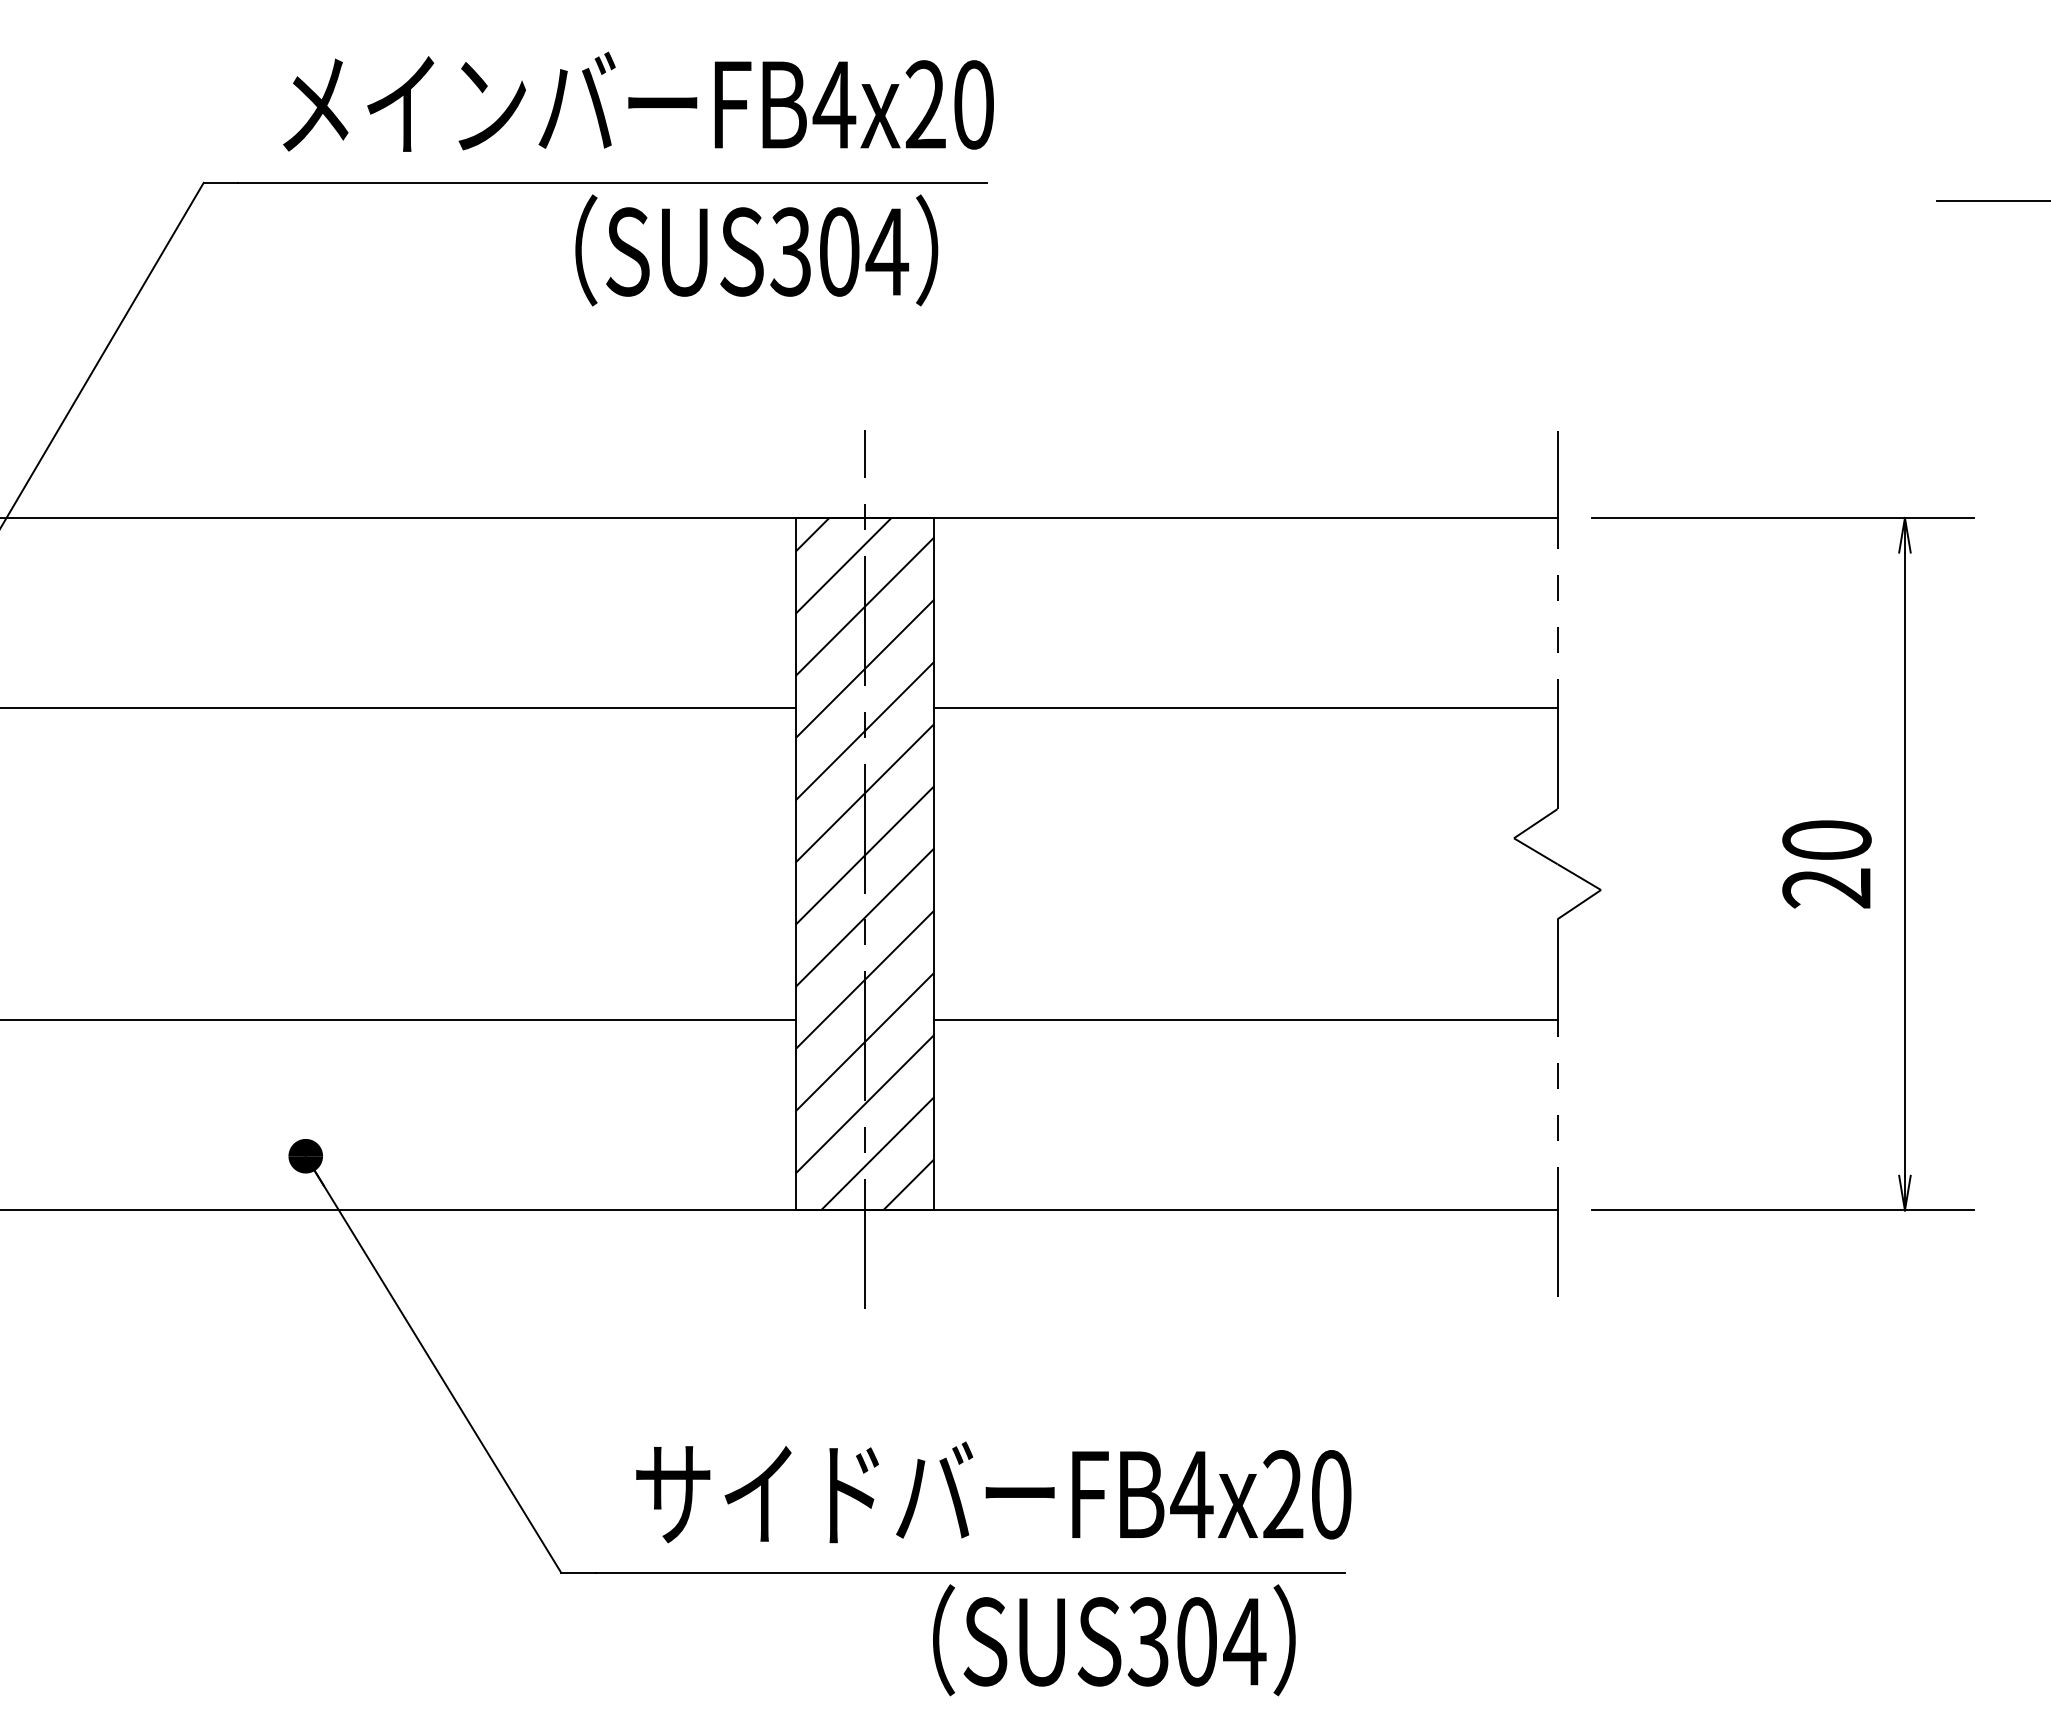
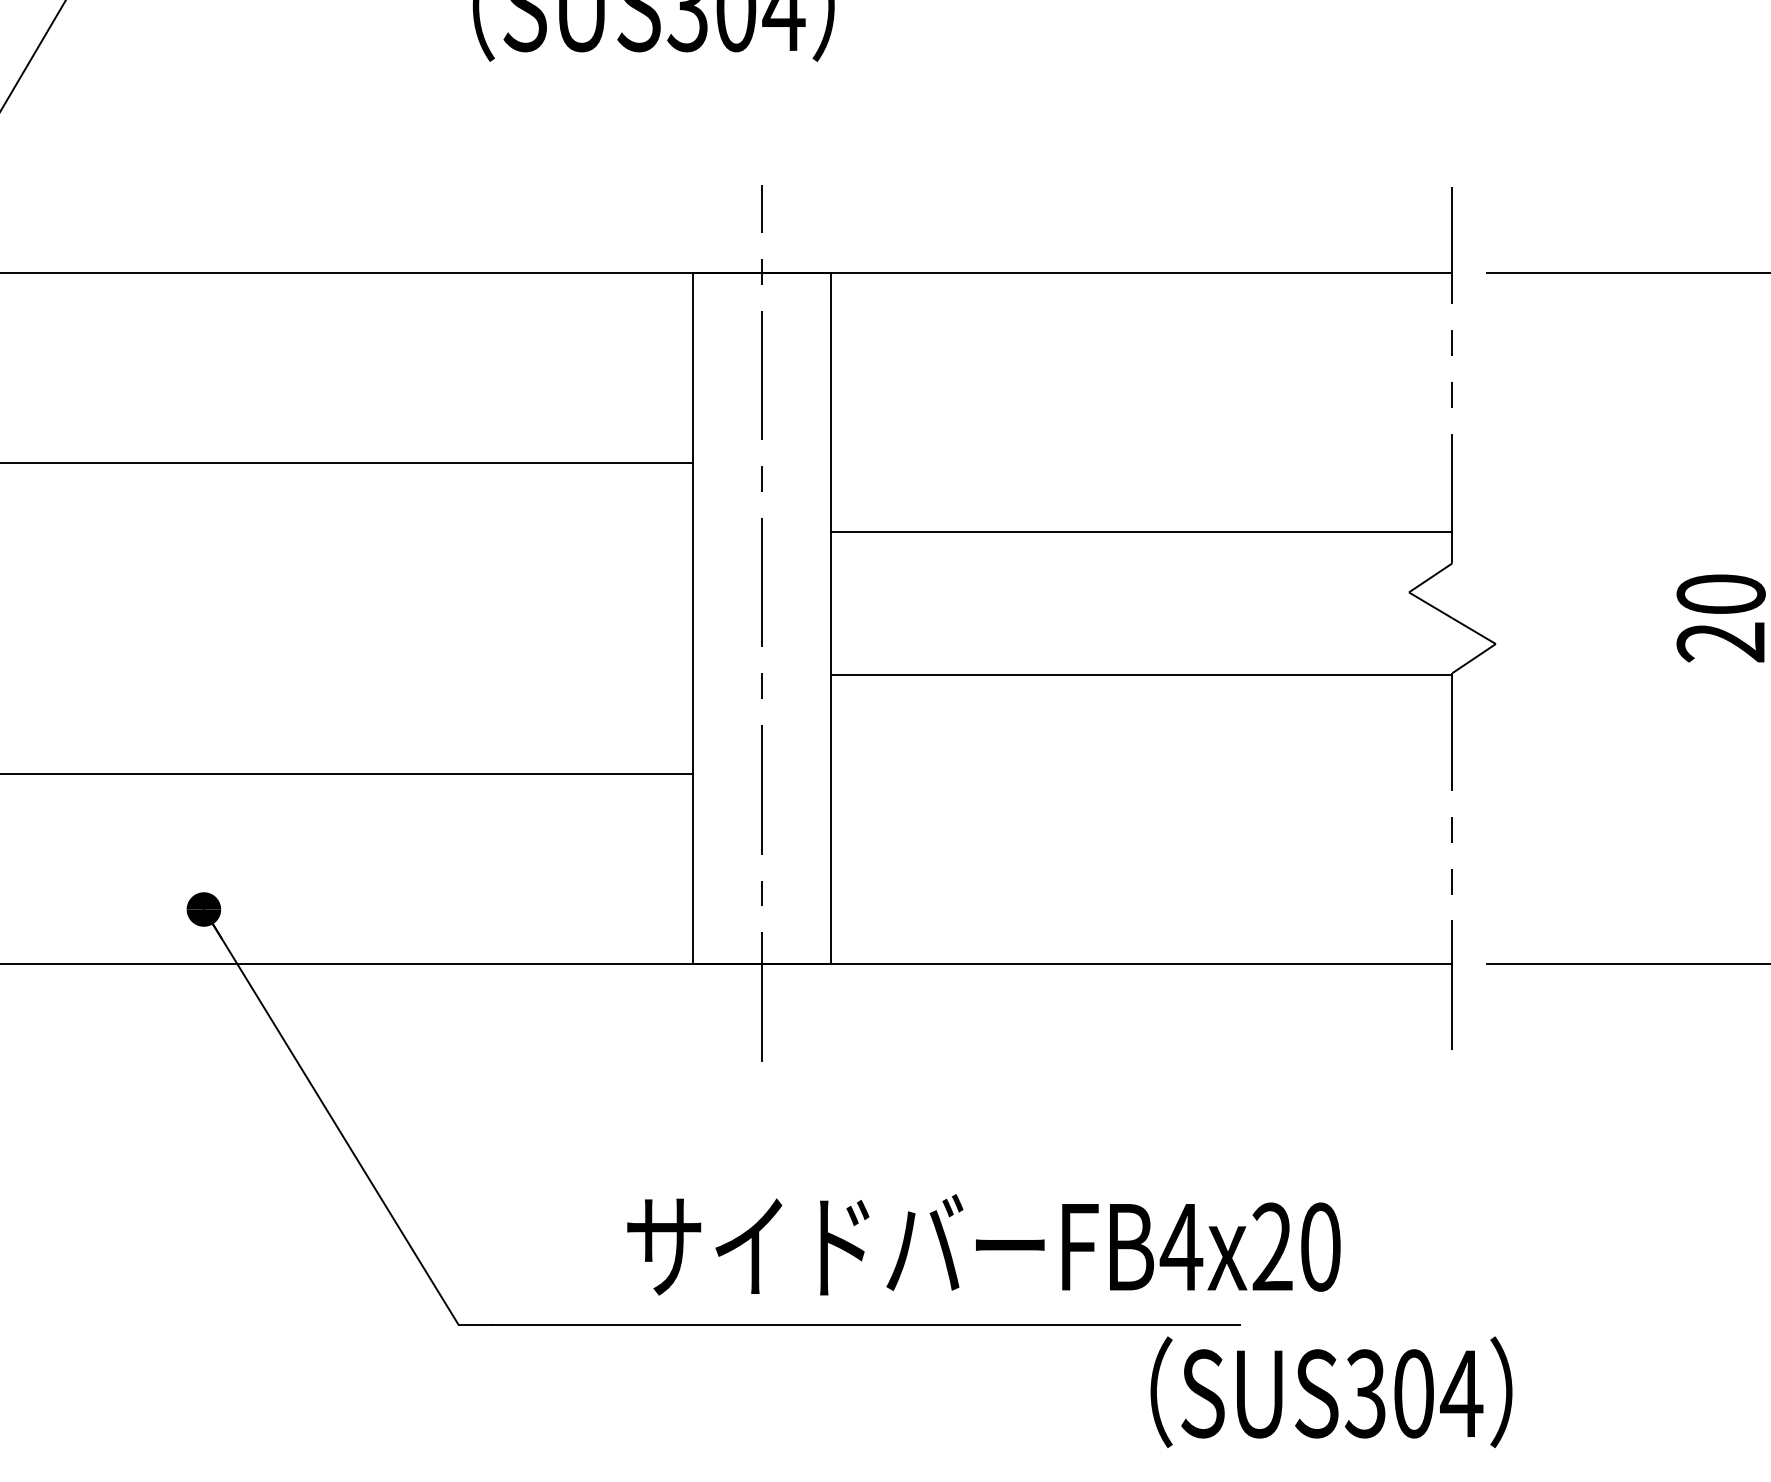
line: (1245, 708) -> (1141, 531), moved
hatch: (864, 863) -> (761, 617), removed
line: (1245, 1020) -> (1141, 675), moved
text: (993, 1492) -> (983, 1244), moved
text: (1114, 1640) -> (1331, 1392), moved

